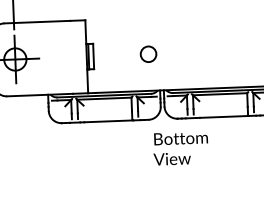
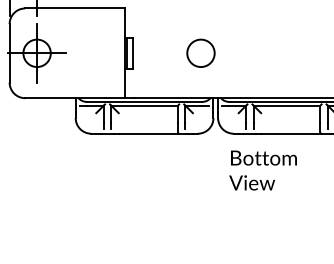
circle: (148, 53) -> (200, 52), size x1.43
text: (180, 148) -> (262, 170), moved

